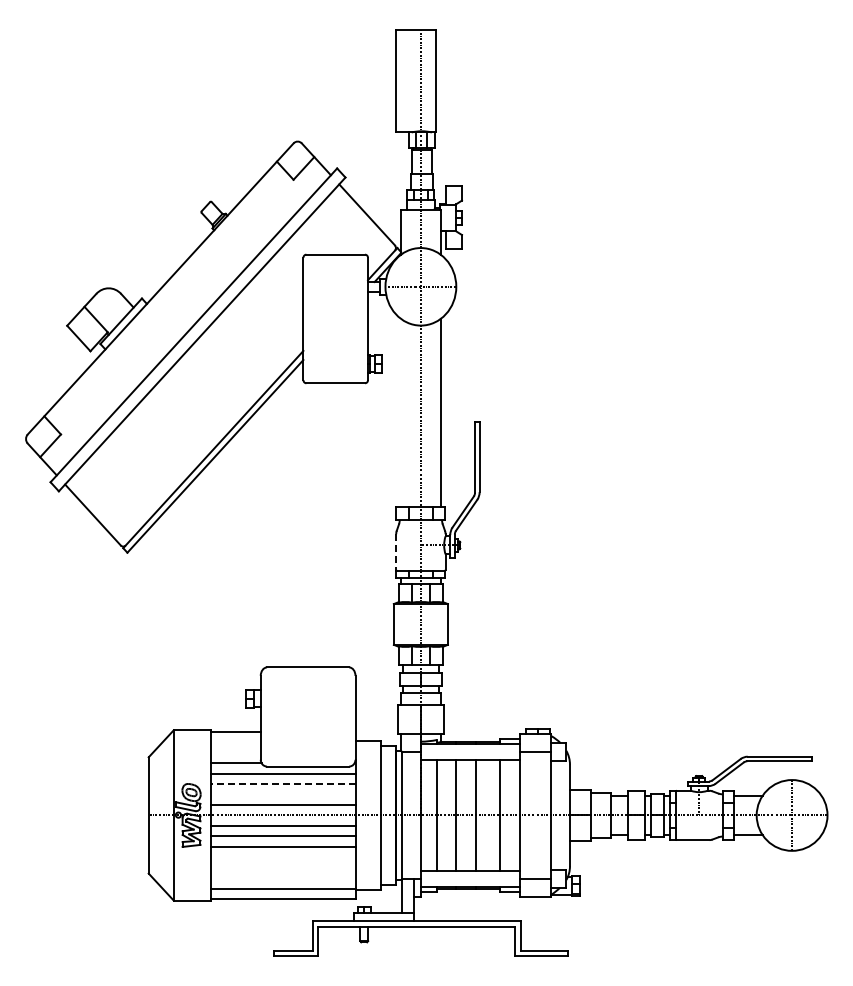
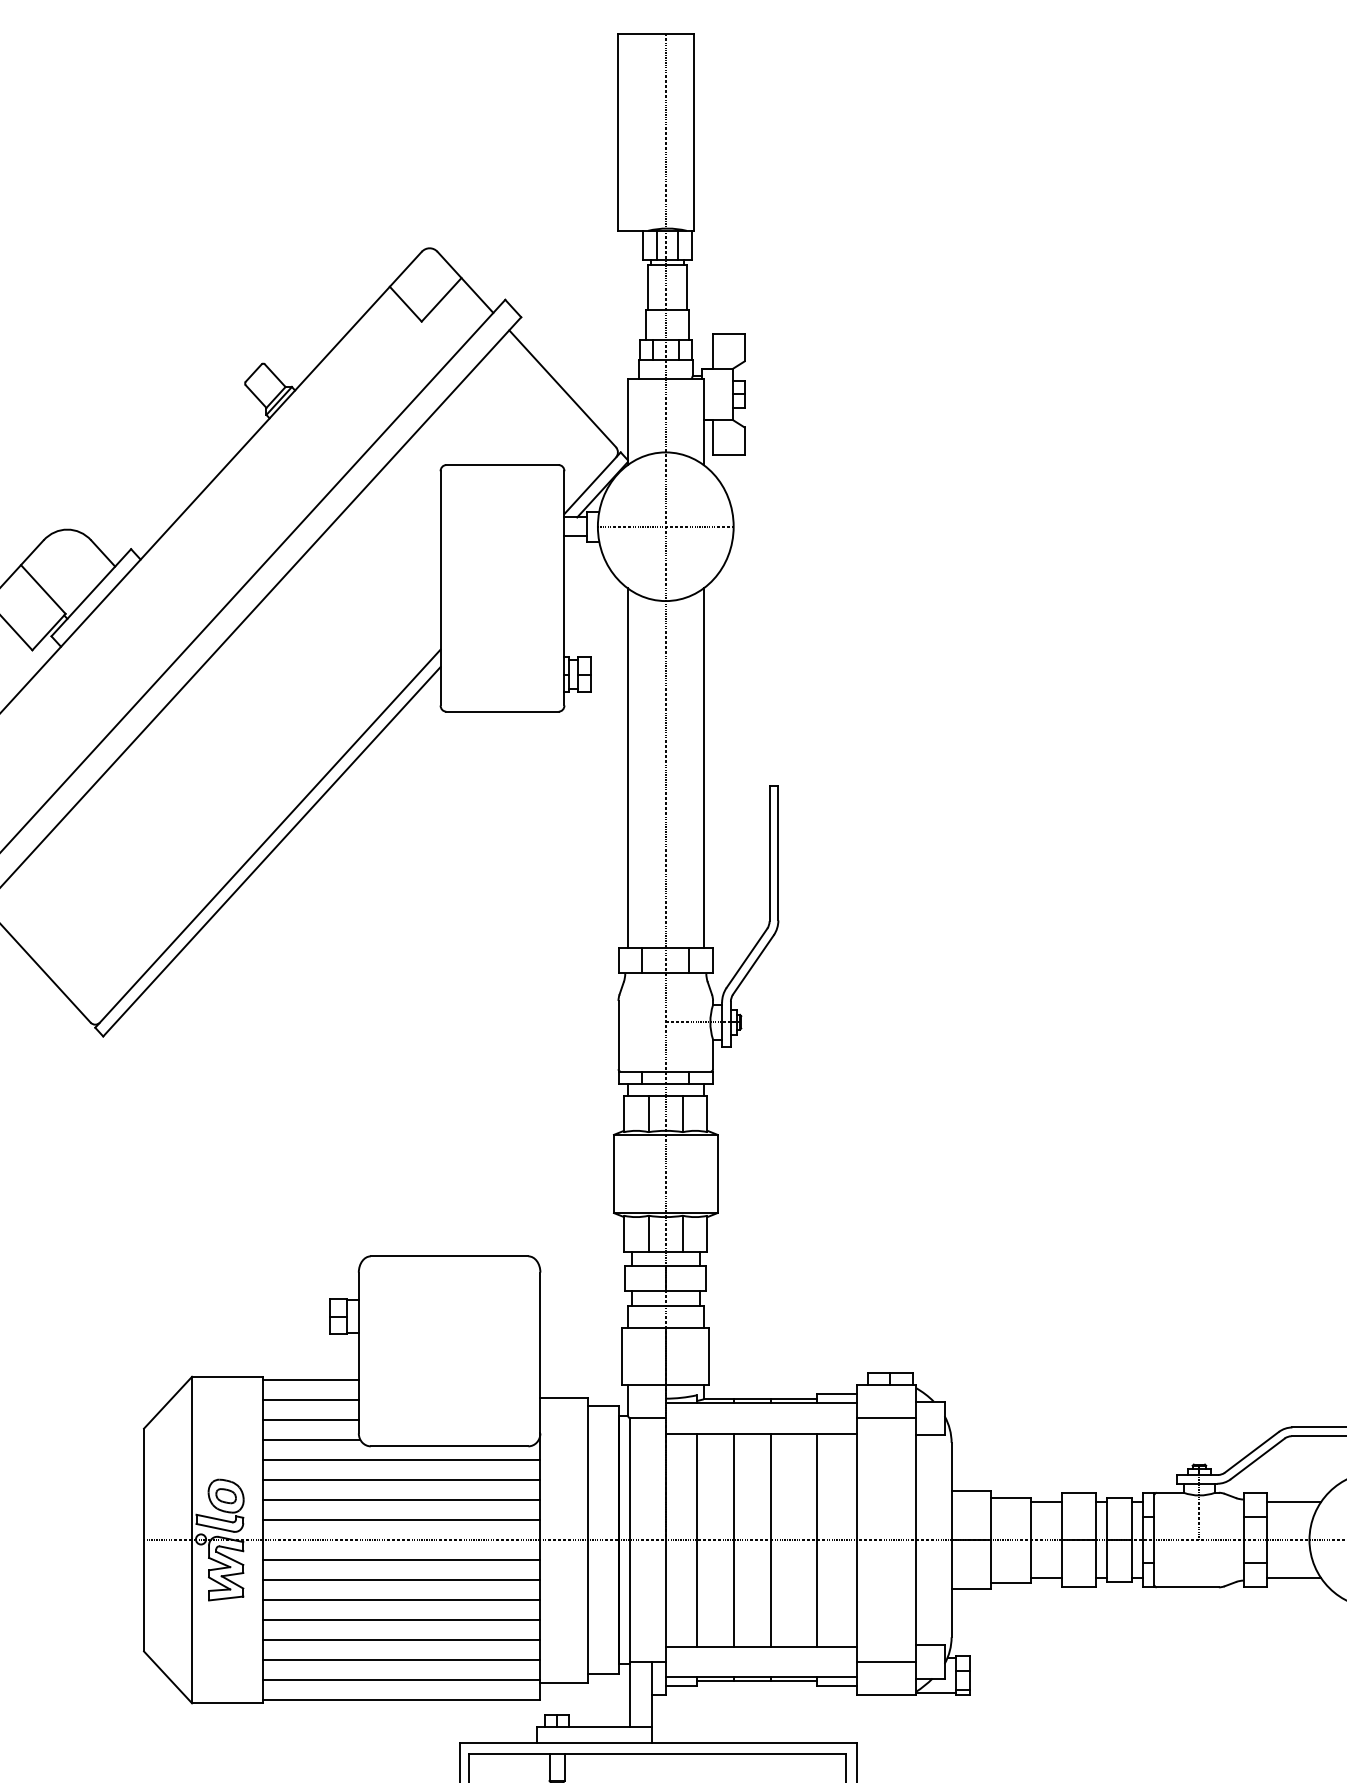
line: (401, 412) -> (628, 767), added
line: (396, 552) -> (619, 1036), dashed -> solid
line: (235, 742) -> (310, 1400), added
line: (235, 752) -> (310, 1419), added
line: (282, 784) -> (400, 1480), dashed -> solid
line: (282, 794) -> (400, 1499), added
line: (282, 857) -> (400, 1620), added
line: (282, 867) -> (400, 1639), added
line: (282, 878) -> (400, 1660), added

